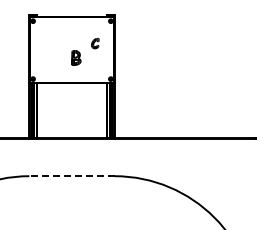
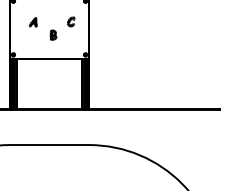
part: (54, 43) -> (33, 21), added
part: (76, 57) -> (53, 34), size x0.71
line: (72, 176) -> (49, 145), dashed -> solid

